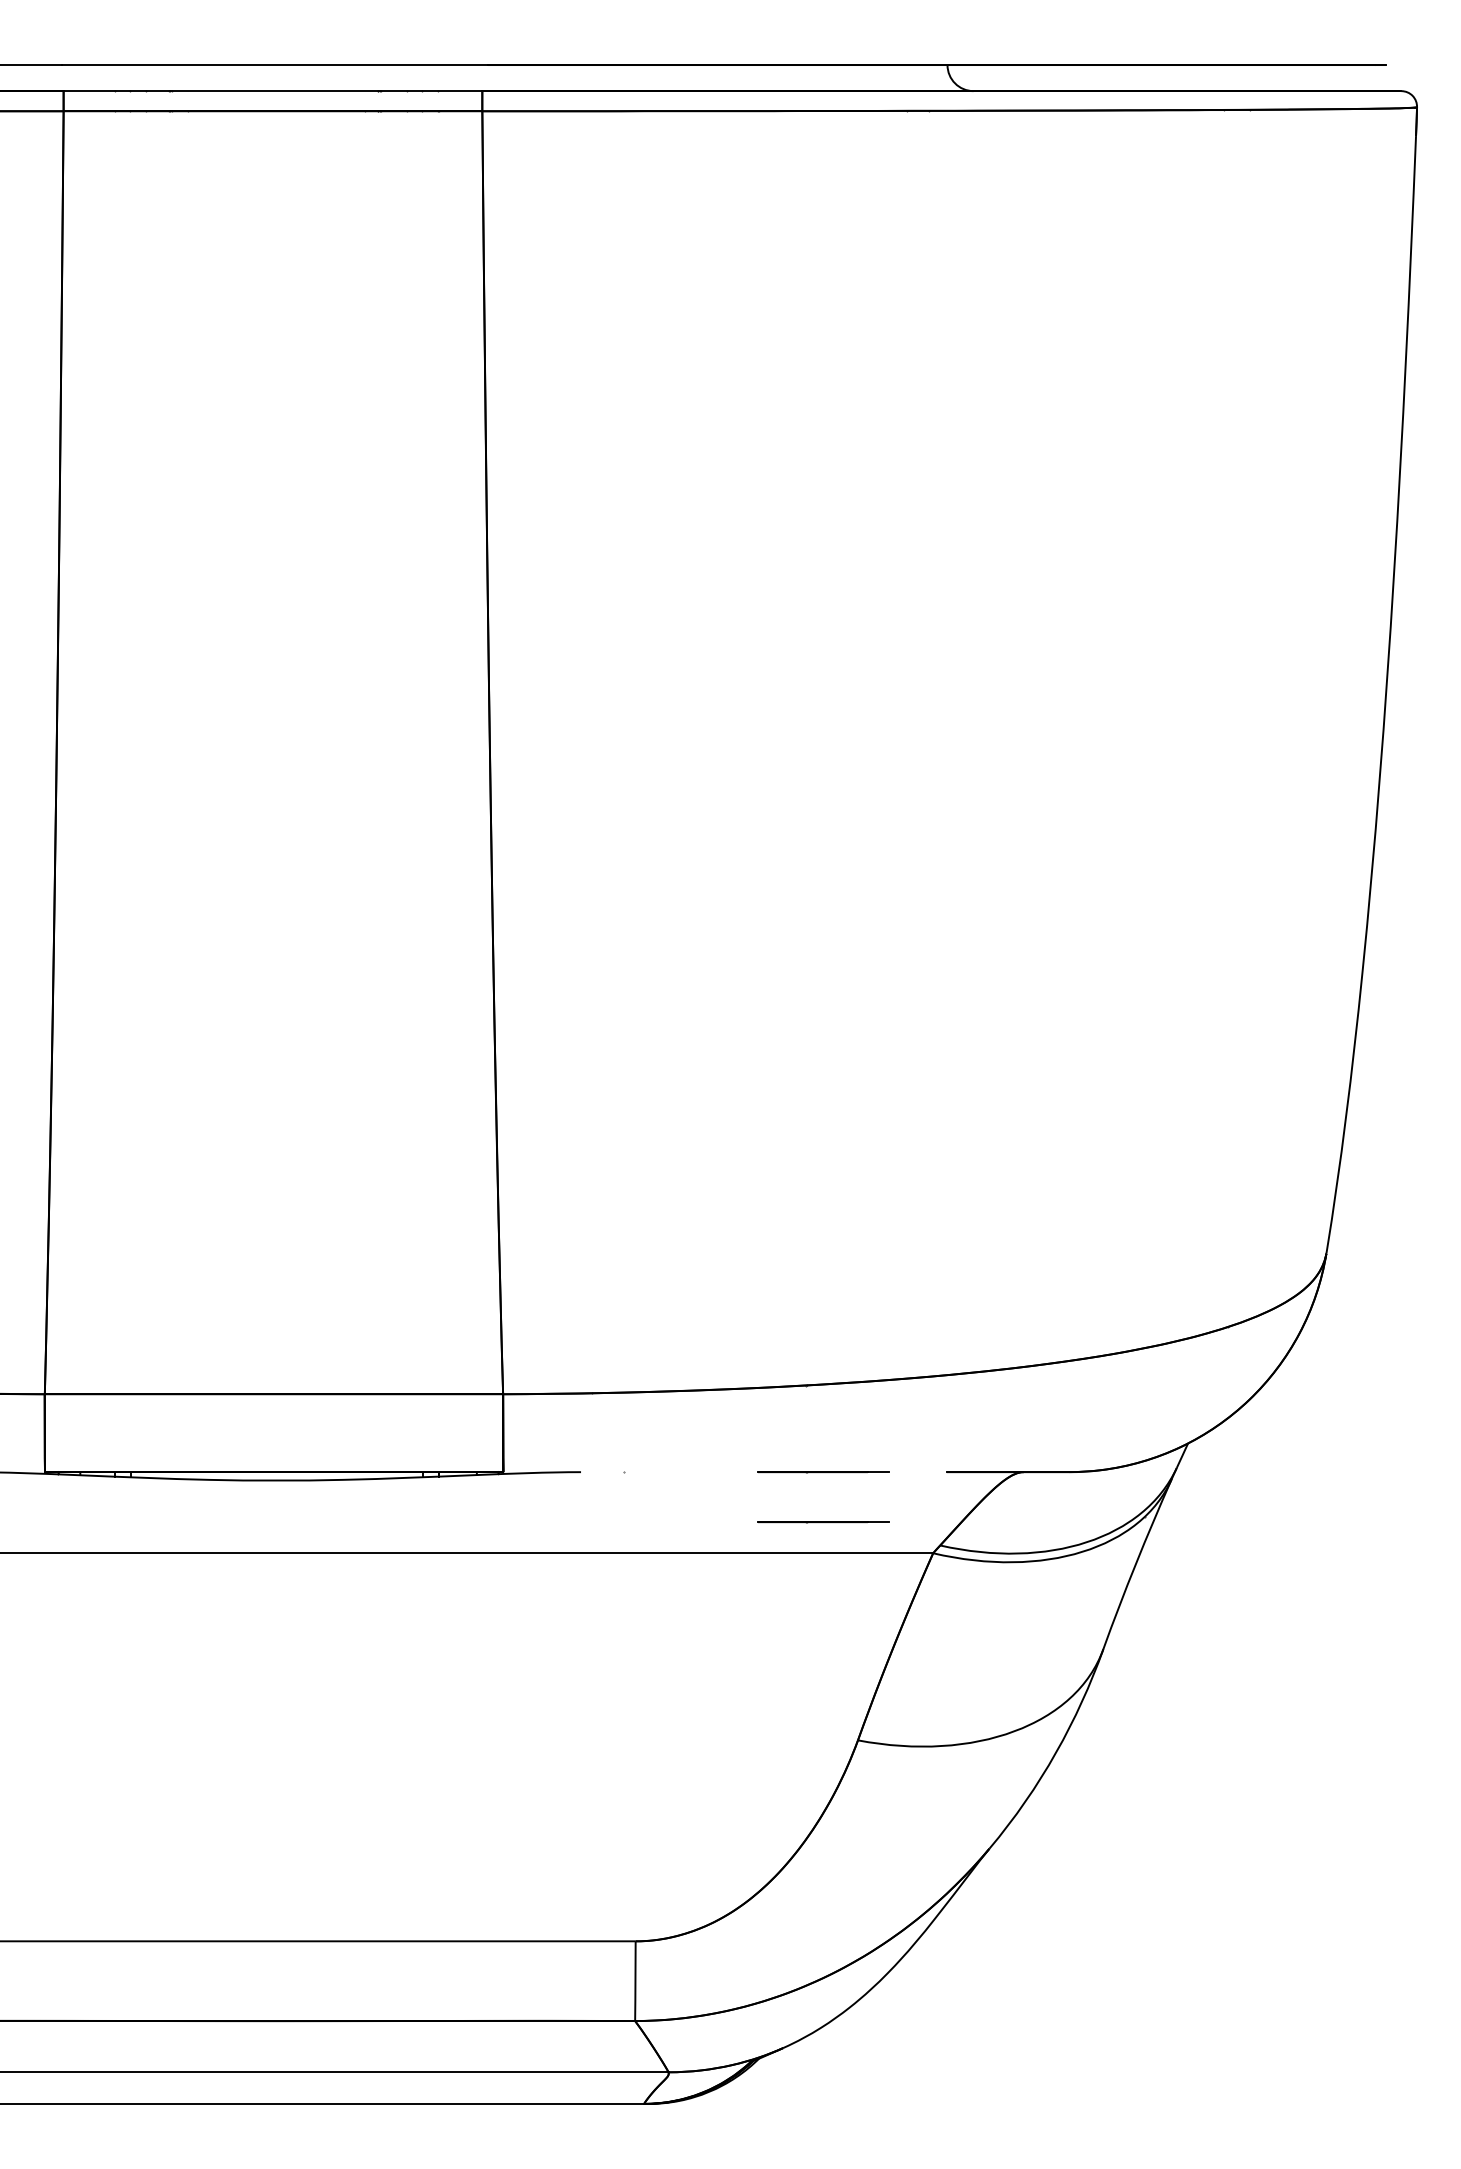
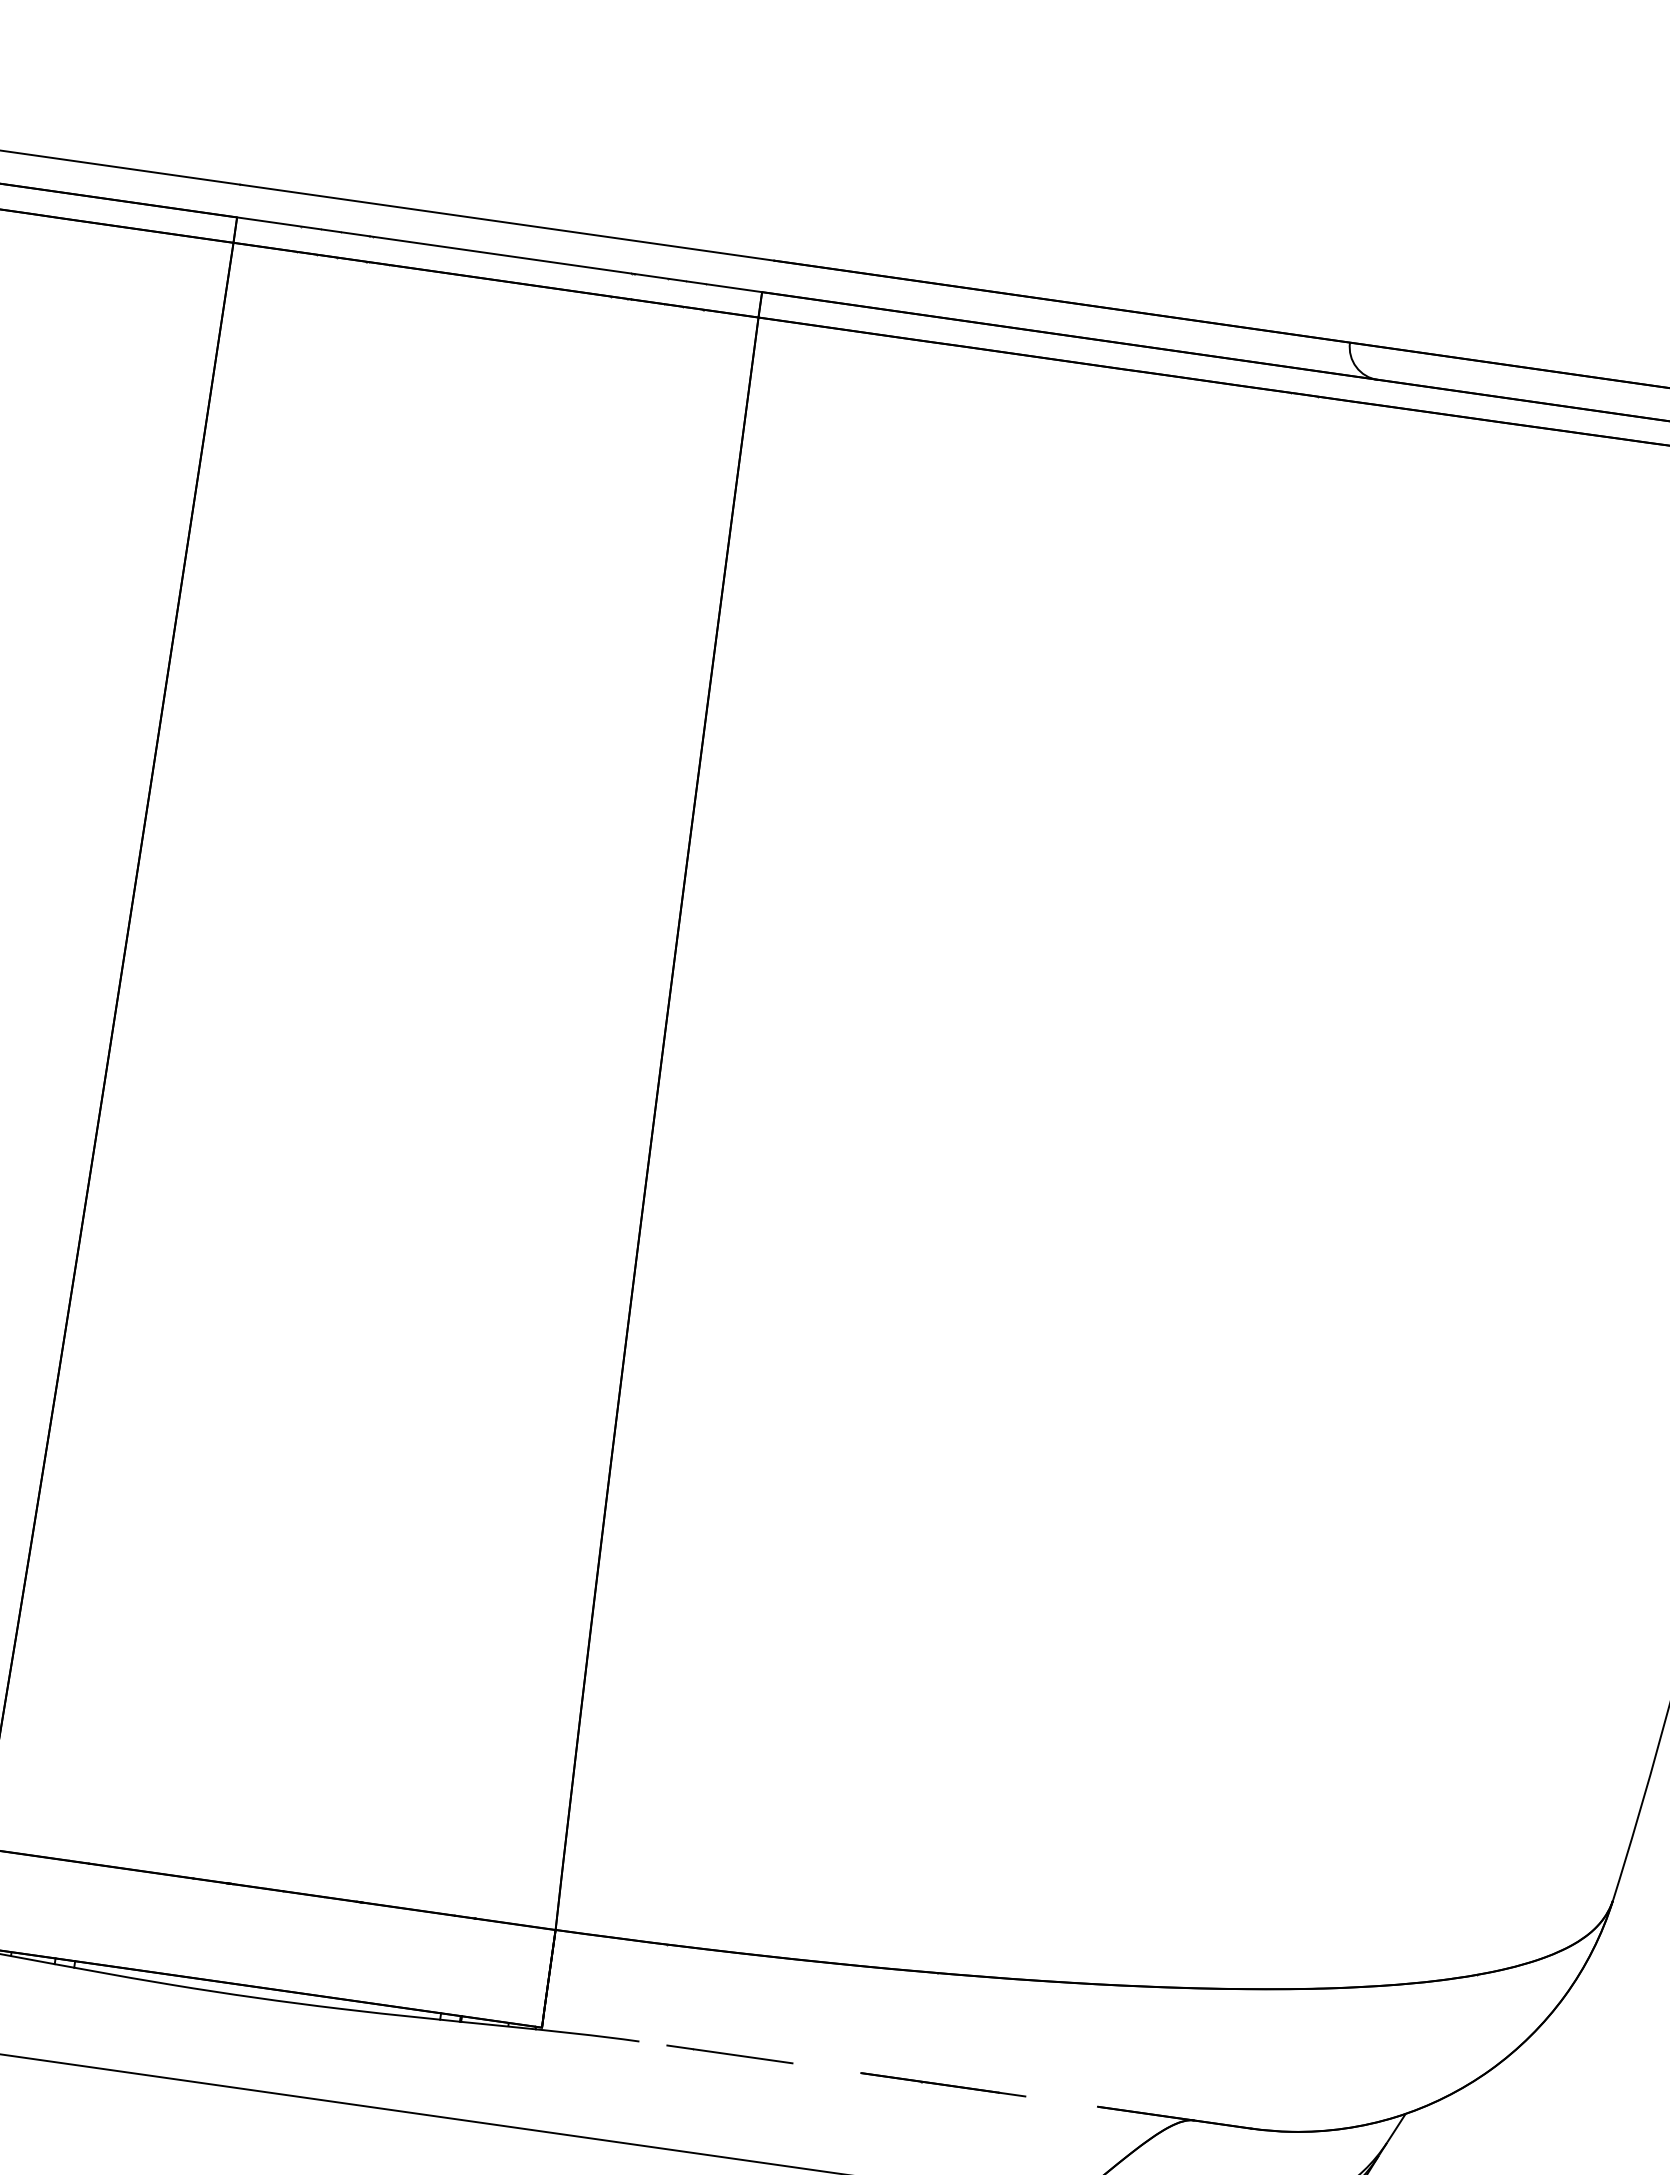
line: (653, 1472) -> (730, 2054), added
line: (823, 1522) -> (934, 2147), removed

